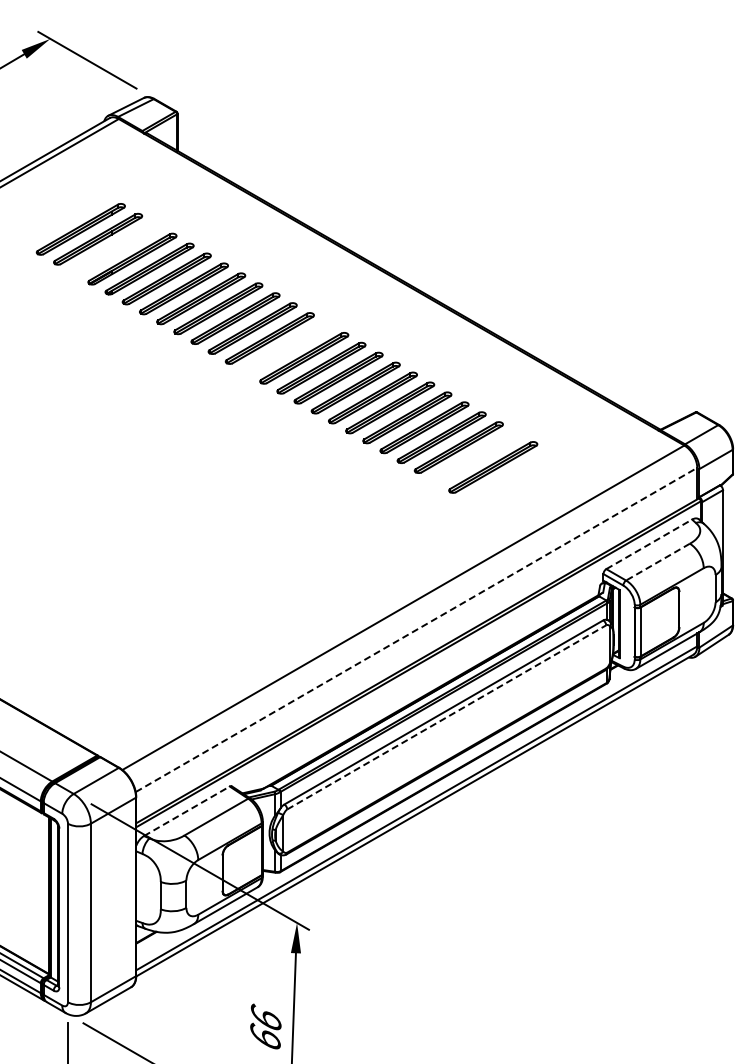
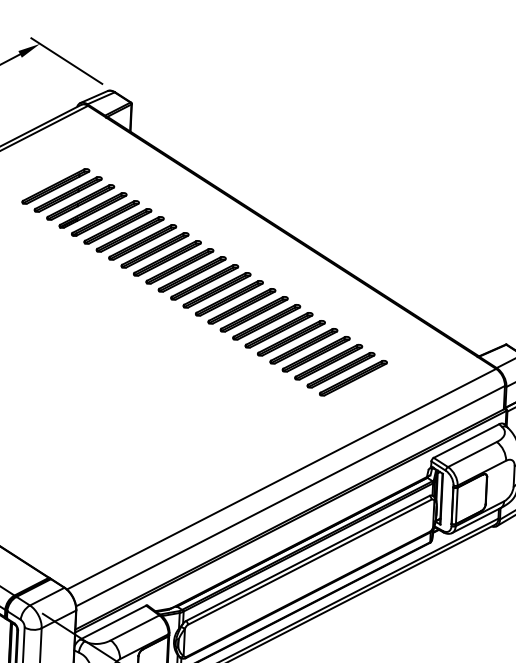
part: (115, 248) -> (80, 201), added
part: (287, 348) -> (204, 282), added
part: (475, 457) -> (340, 370), added
line: (649, 544) -> (466, 441), dashed -> solid
line: (658, 562) -> (472, 454), dashed -> solid
line: (416, 629) -> (290, 495), dashed -> solid
line: (447, 717) -> (310, 562), dashed -> solid
line: (186, 811) -> (113, 622), dashed -> solid

